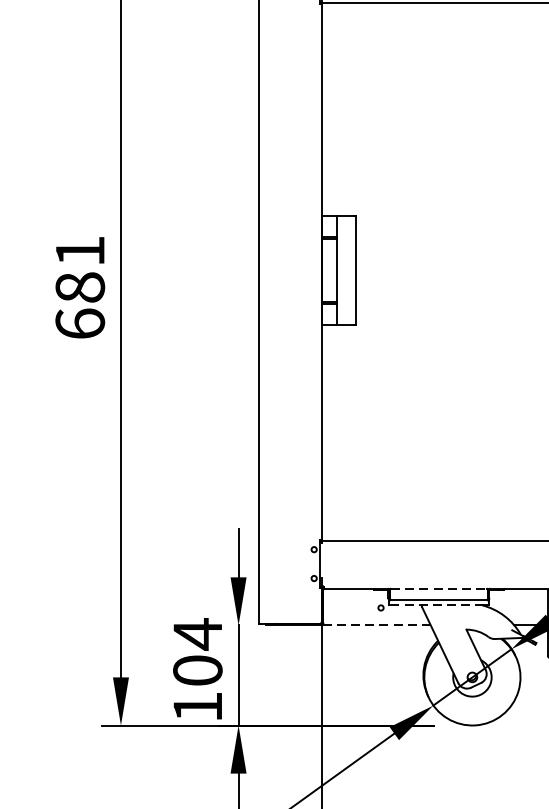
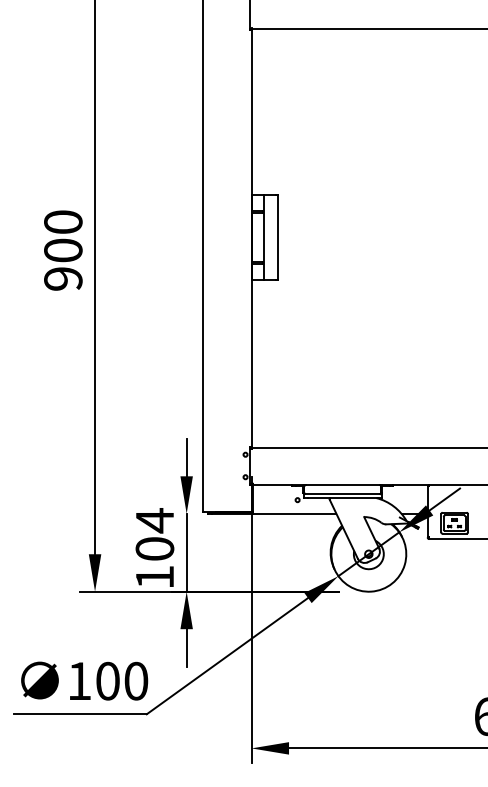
text: (80, 287) -> (63, 250), 681 -> 900
line: (439, 589) -> (343, 485), dashed -> solid
line: (438, 605) -> (342, 498), dashed -> solid
line: (376, 625) -> (294, 513), dashed -> solid

